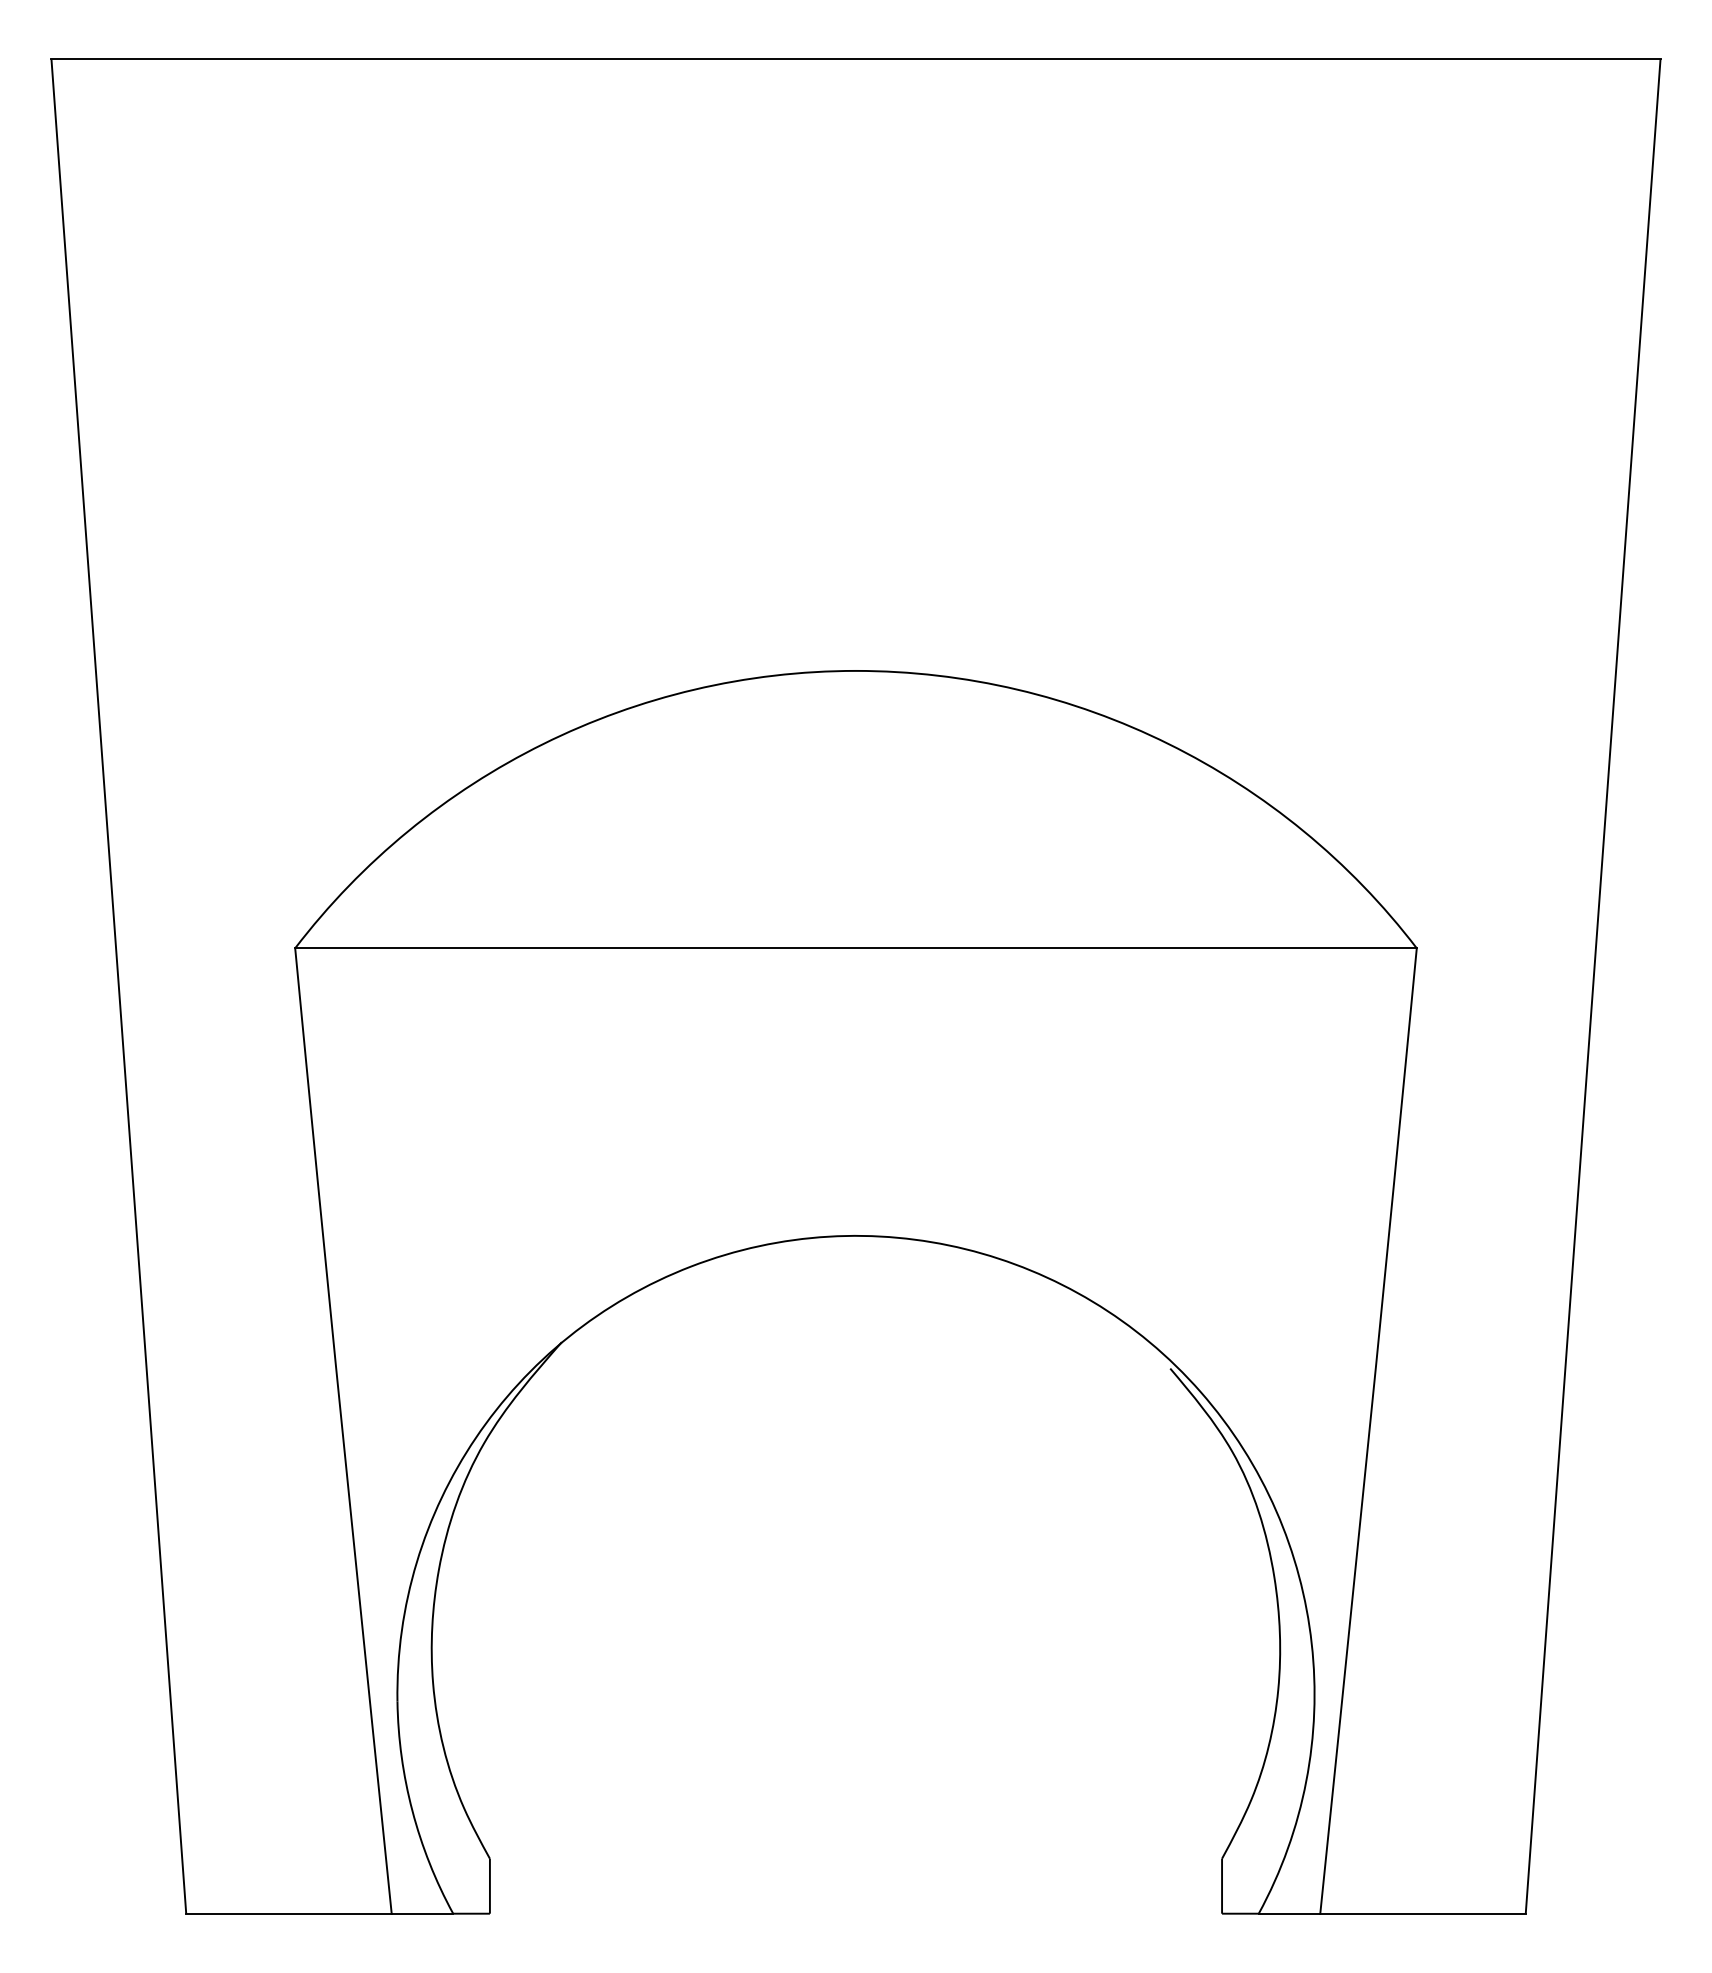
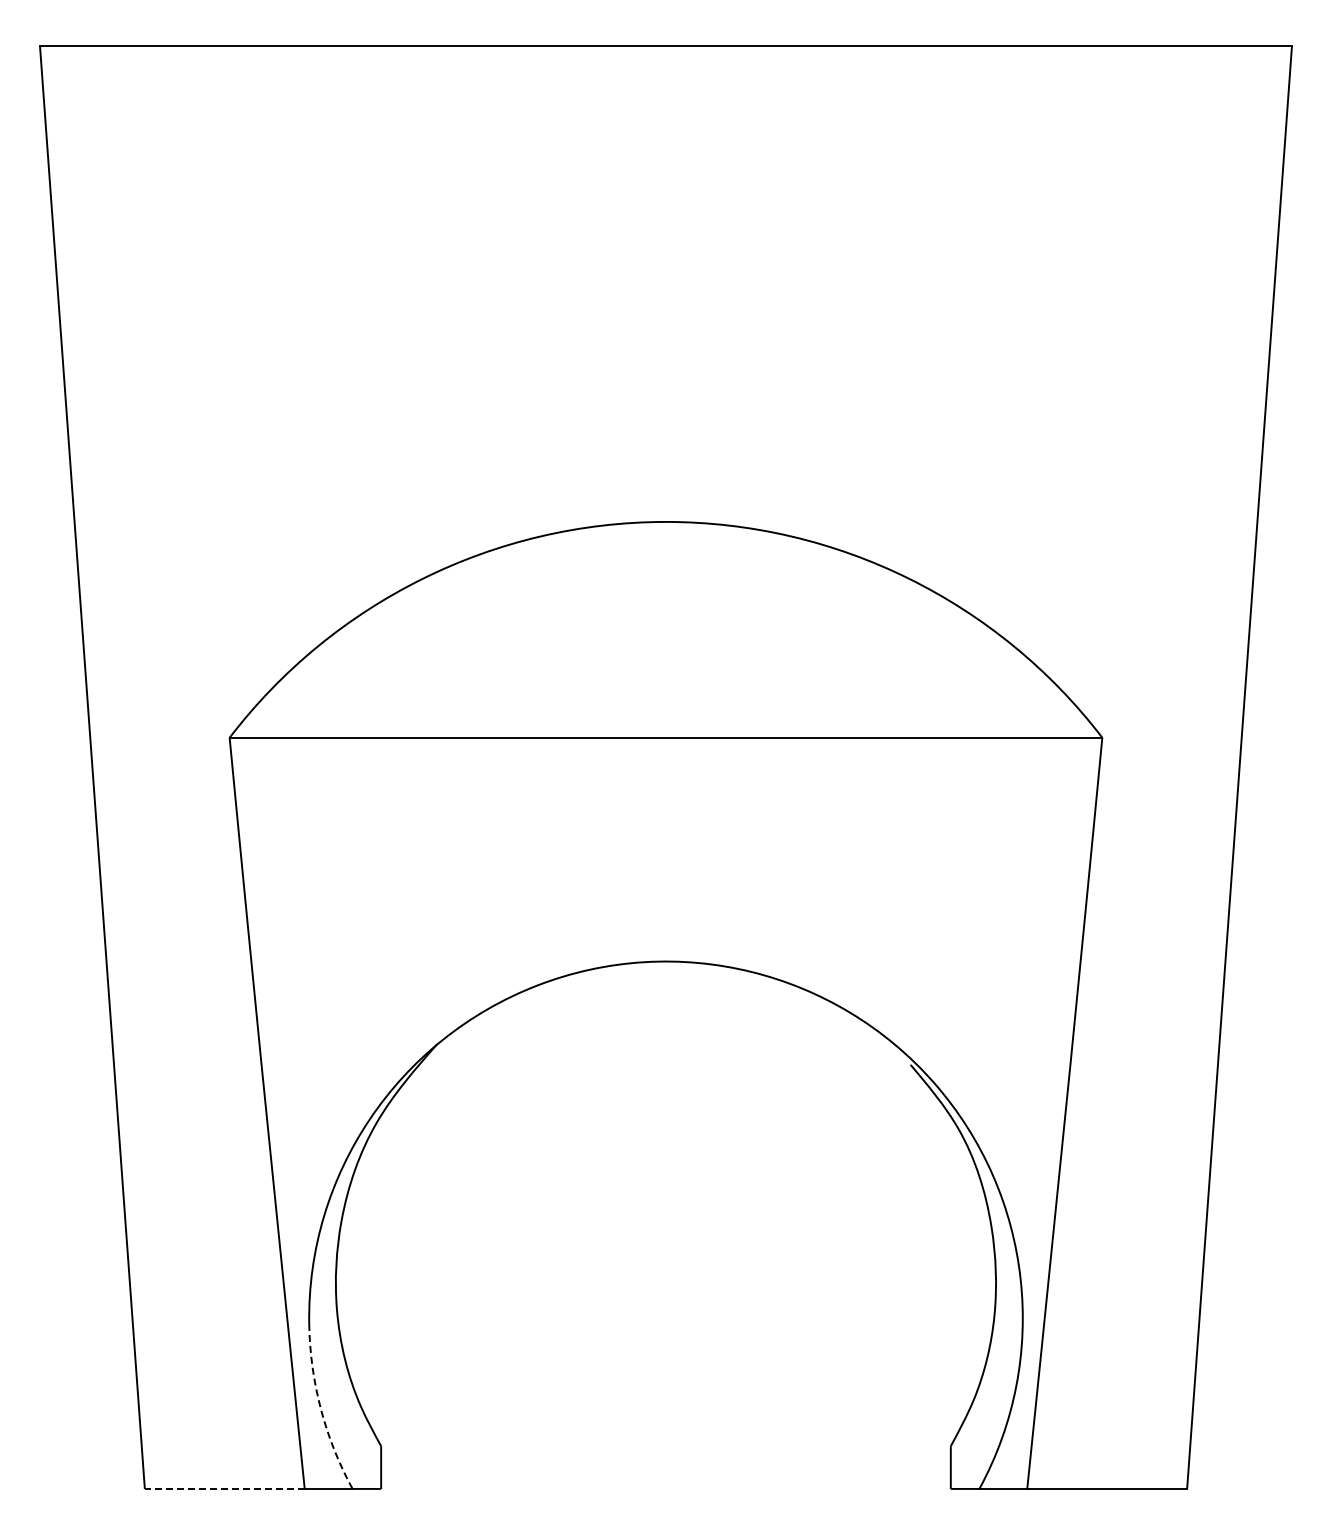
arc: (411, 1811) -> (320, 1409), solid -> dashed
line: (288, 1913) -> (224, 1488), solid -> dashed

